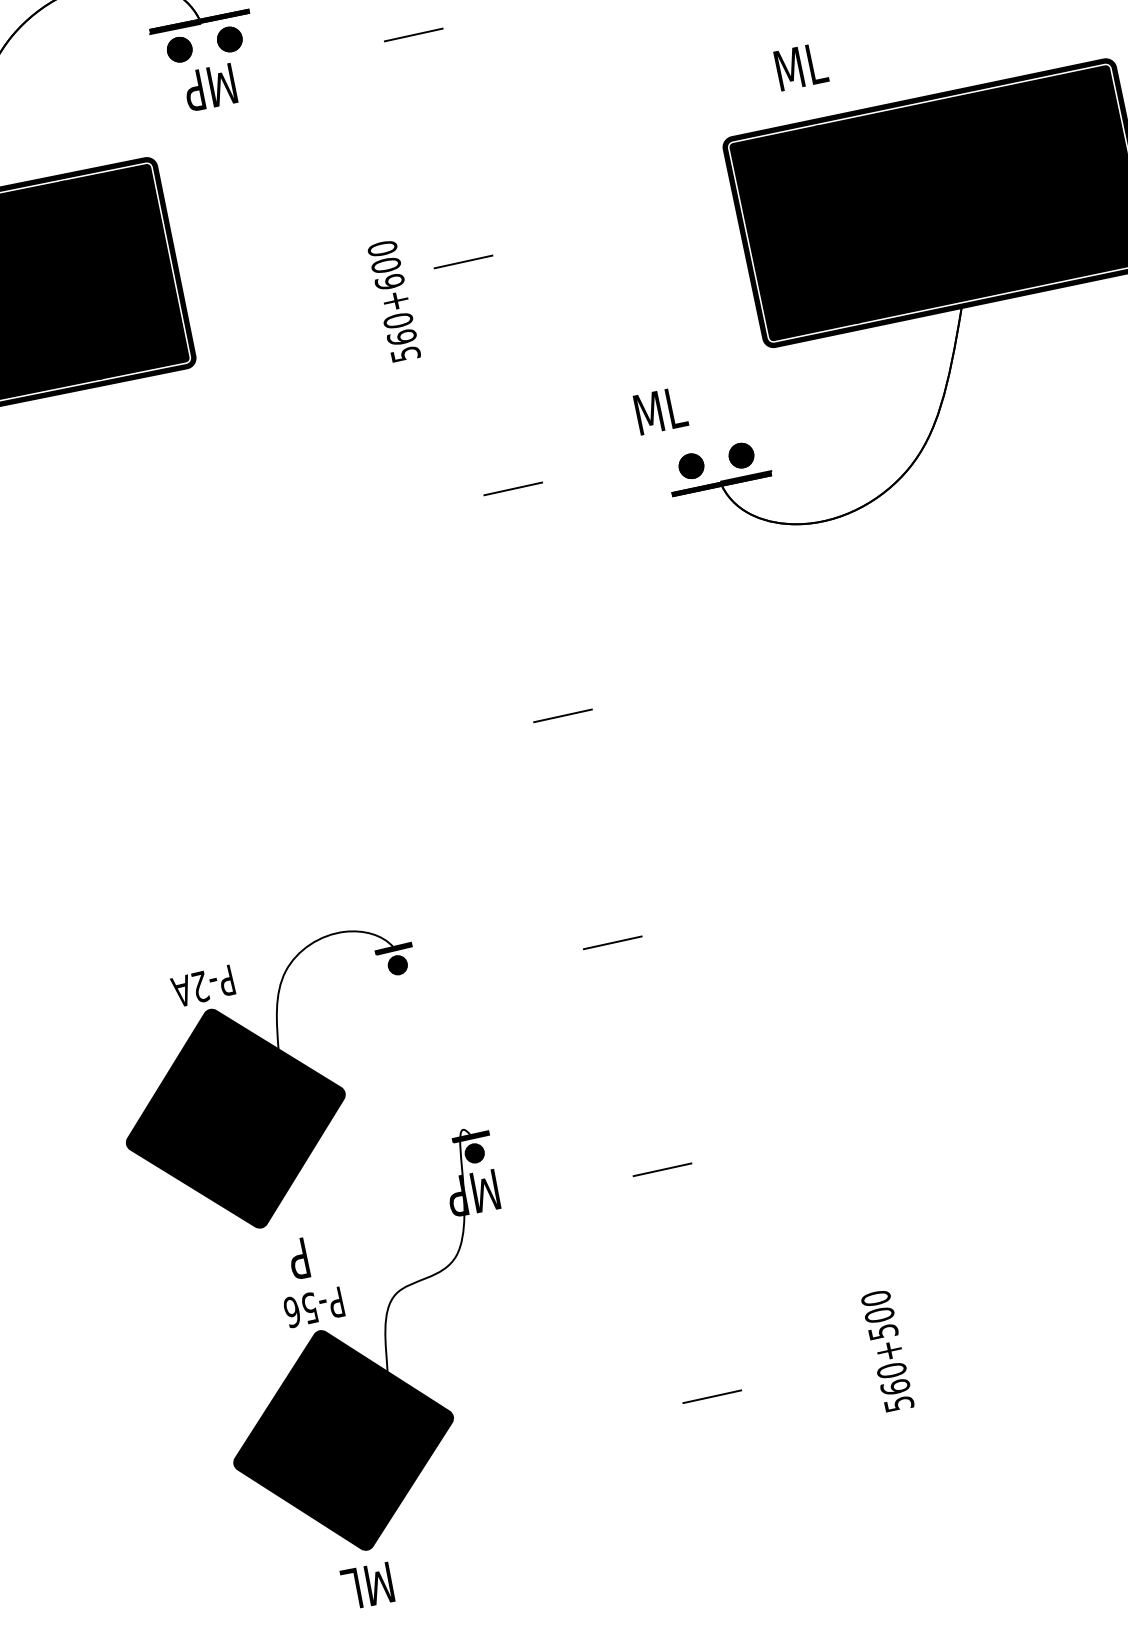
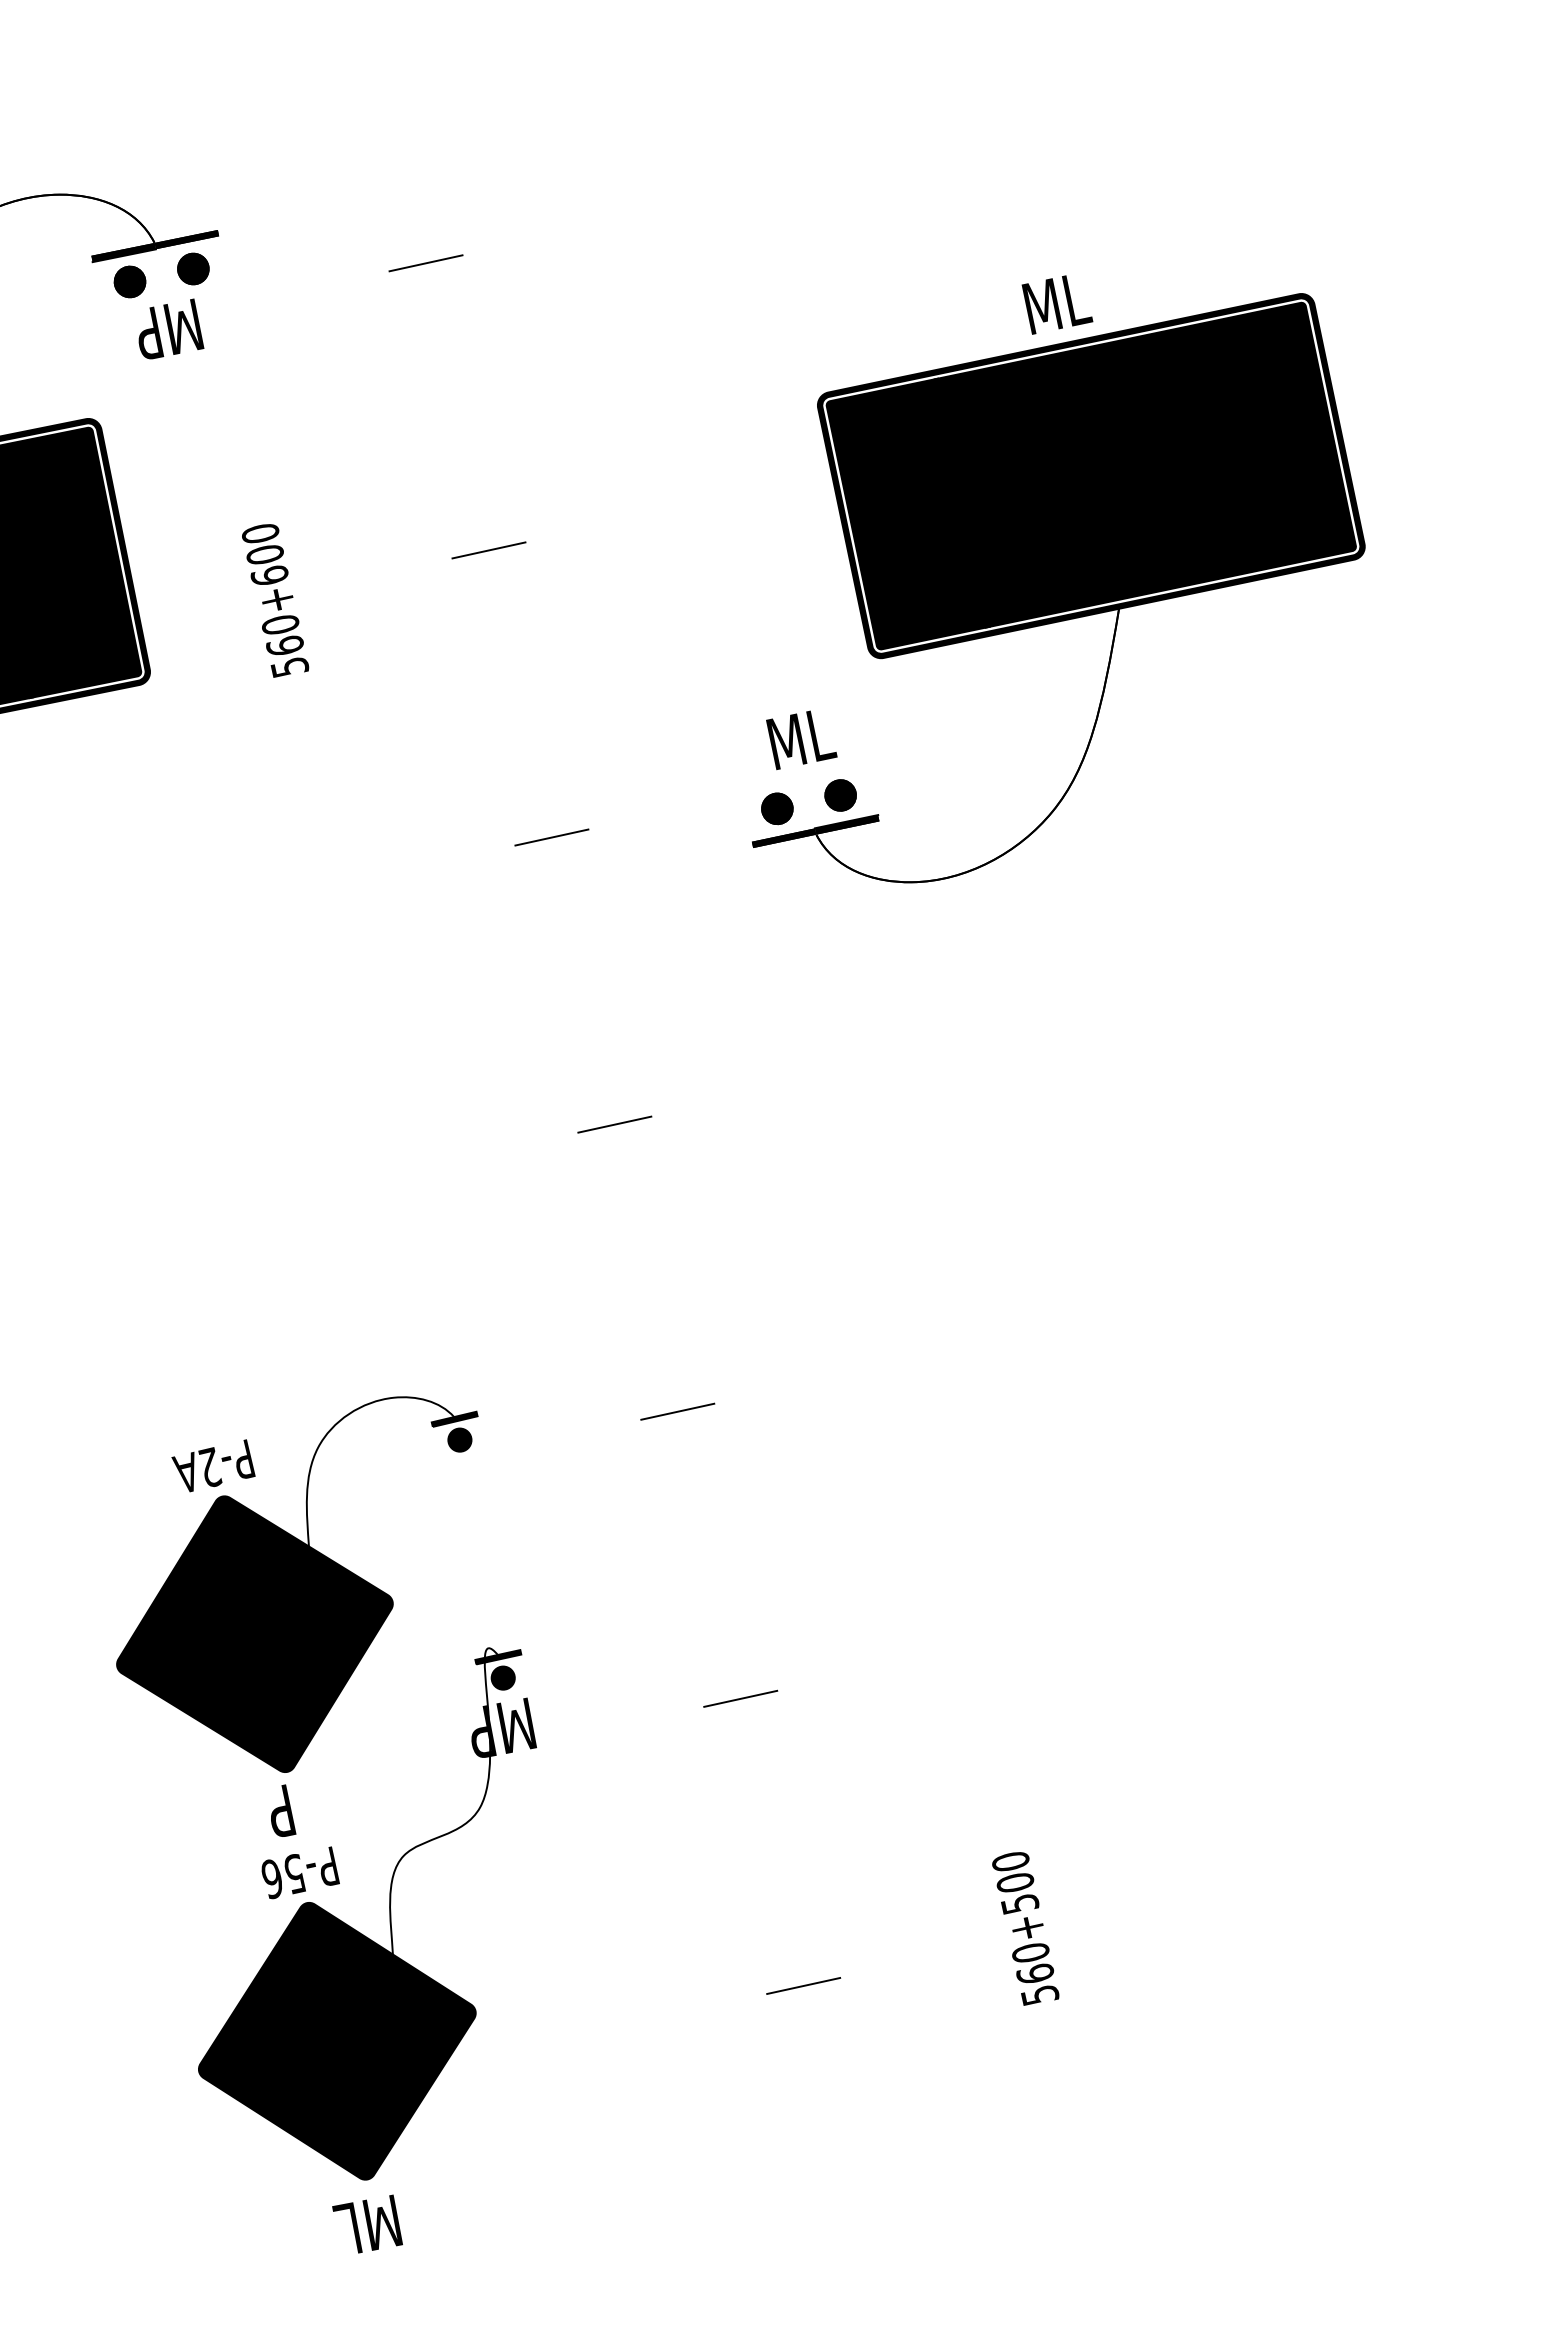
text: (801, 67) -> (1057, 304), moved
text: (394, 301) -> (275, 600), moved
text: (660, 412) -> (801, 740), moved
part: (269, 1079) -> (297, 1584), moved

